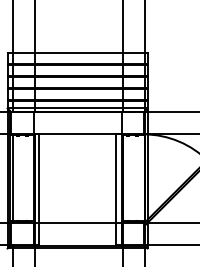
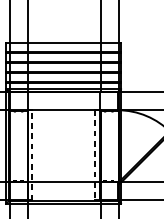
line: (39, 189) -> (32, 155), solid -> dashed
line: (116, 190) -> (95, 156), solid -> dashed

